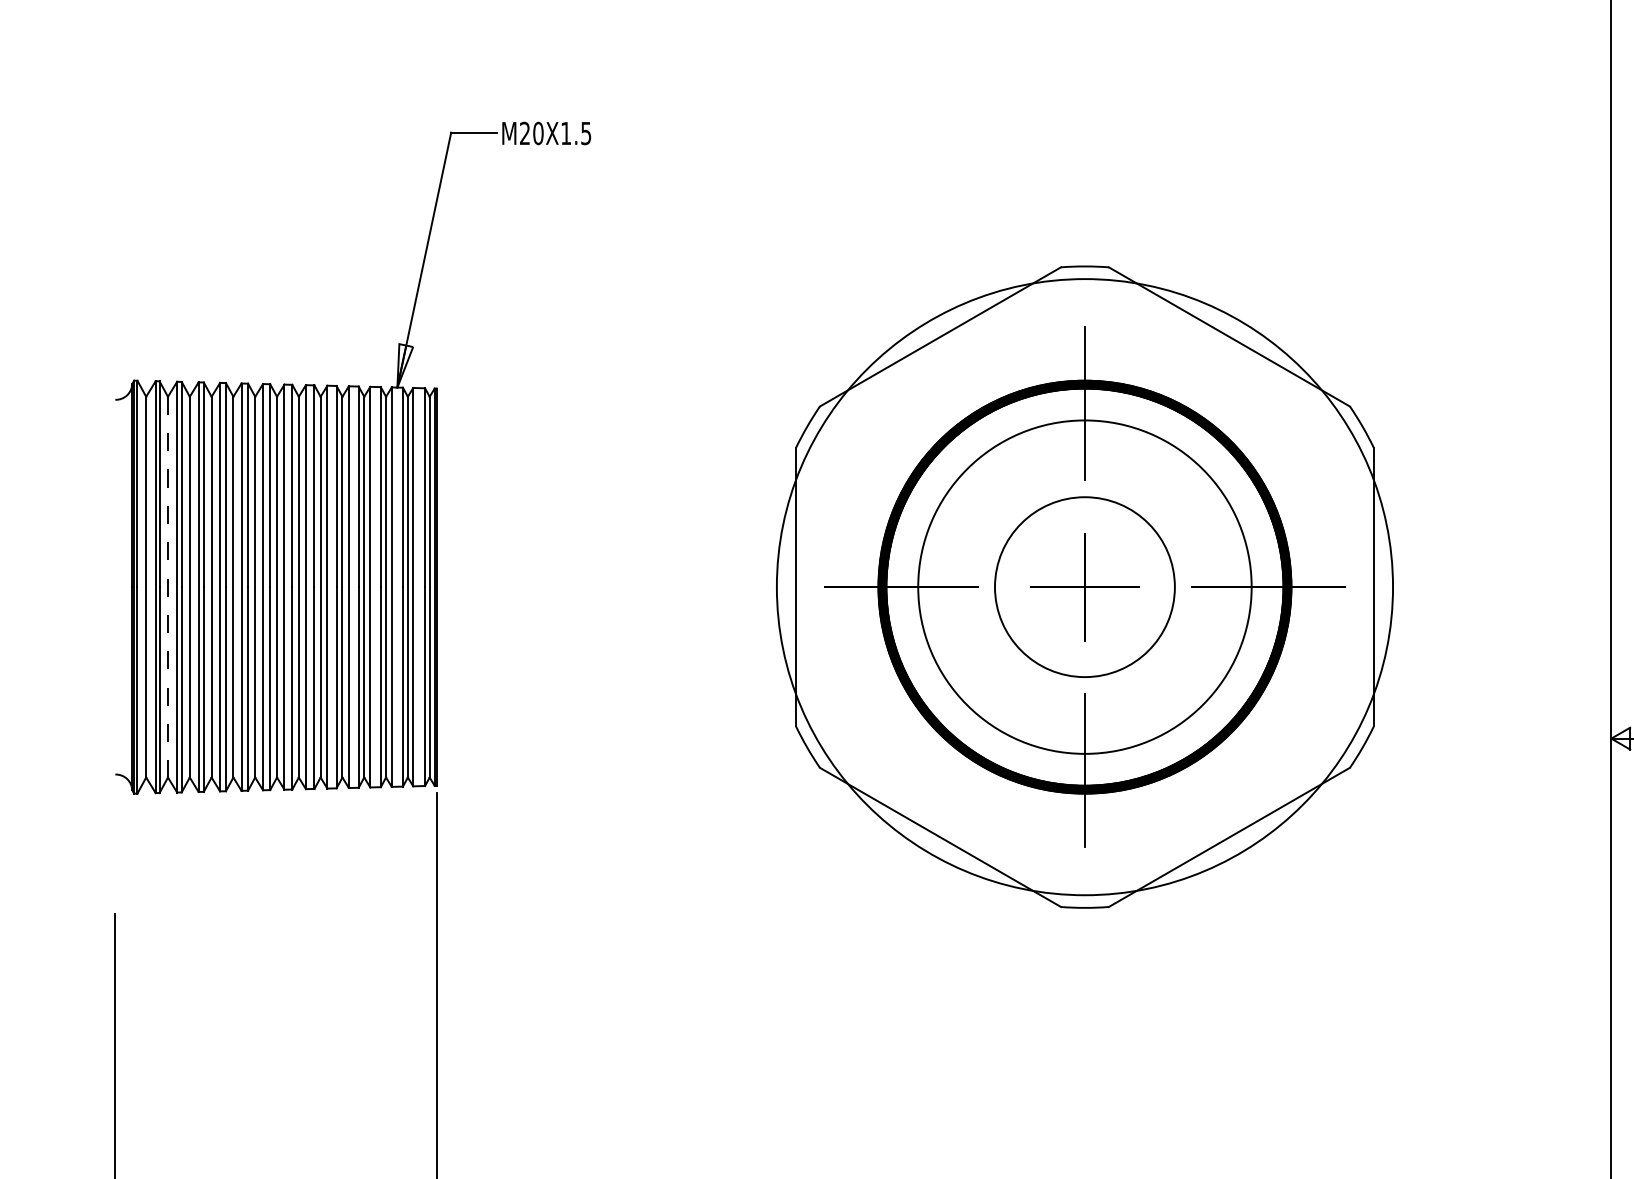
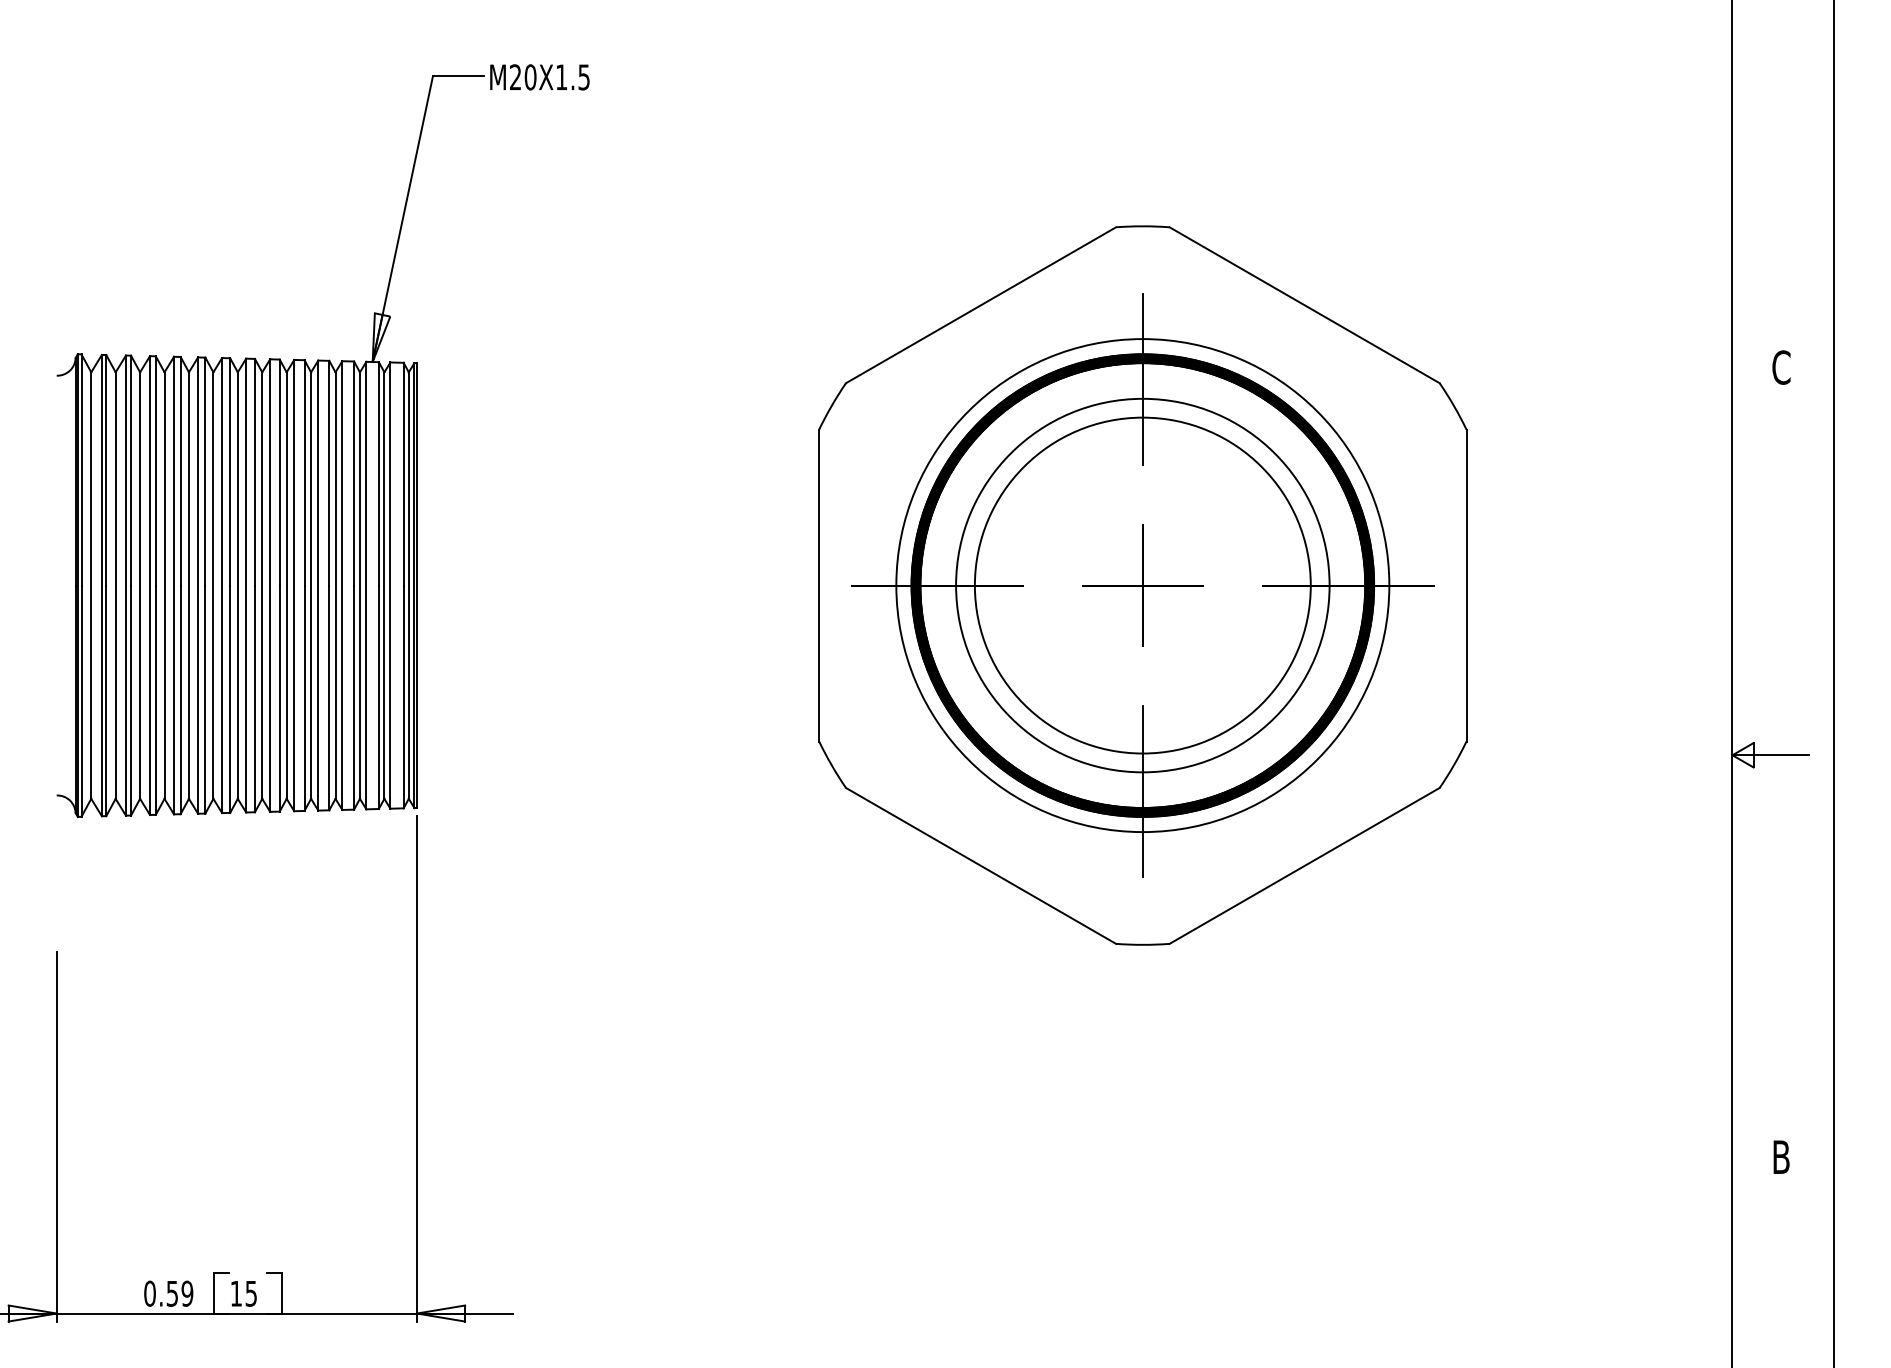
line: (167, 587) -> (115, 586), dashed -> solid
circle: (1084, 587) -> (1142, 585), size x0.71
circle: (1084, 587) -> (1142, 585), size x1.67

